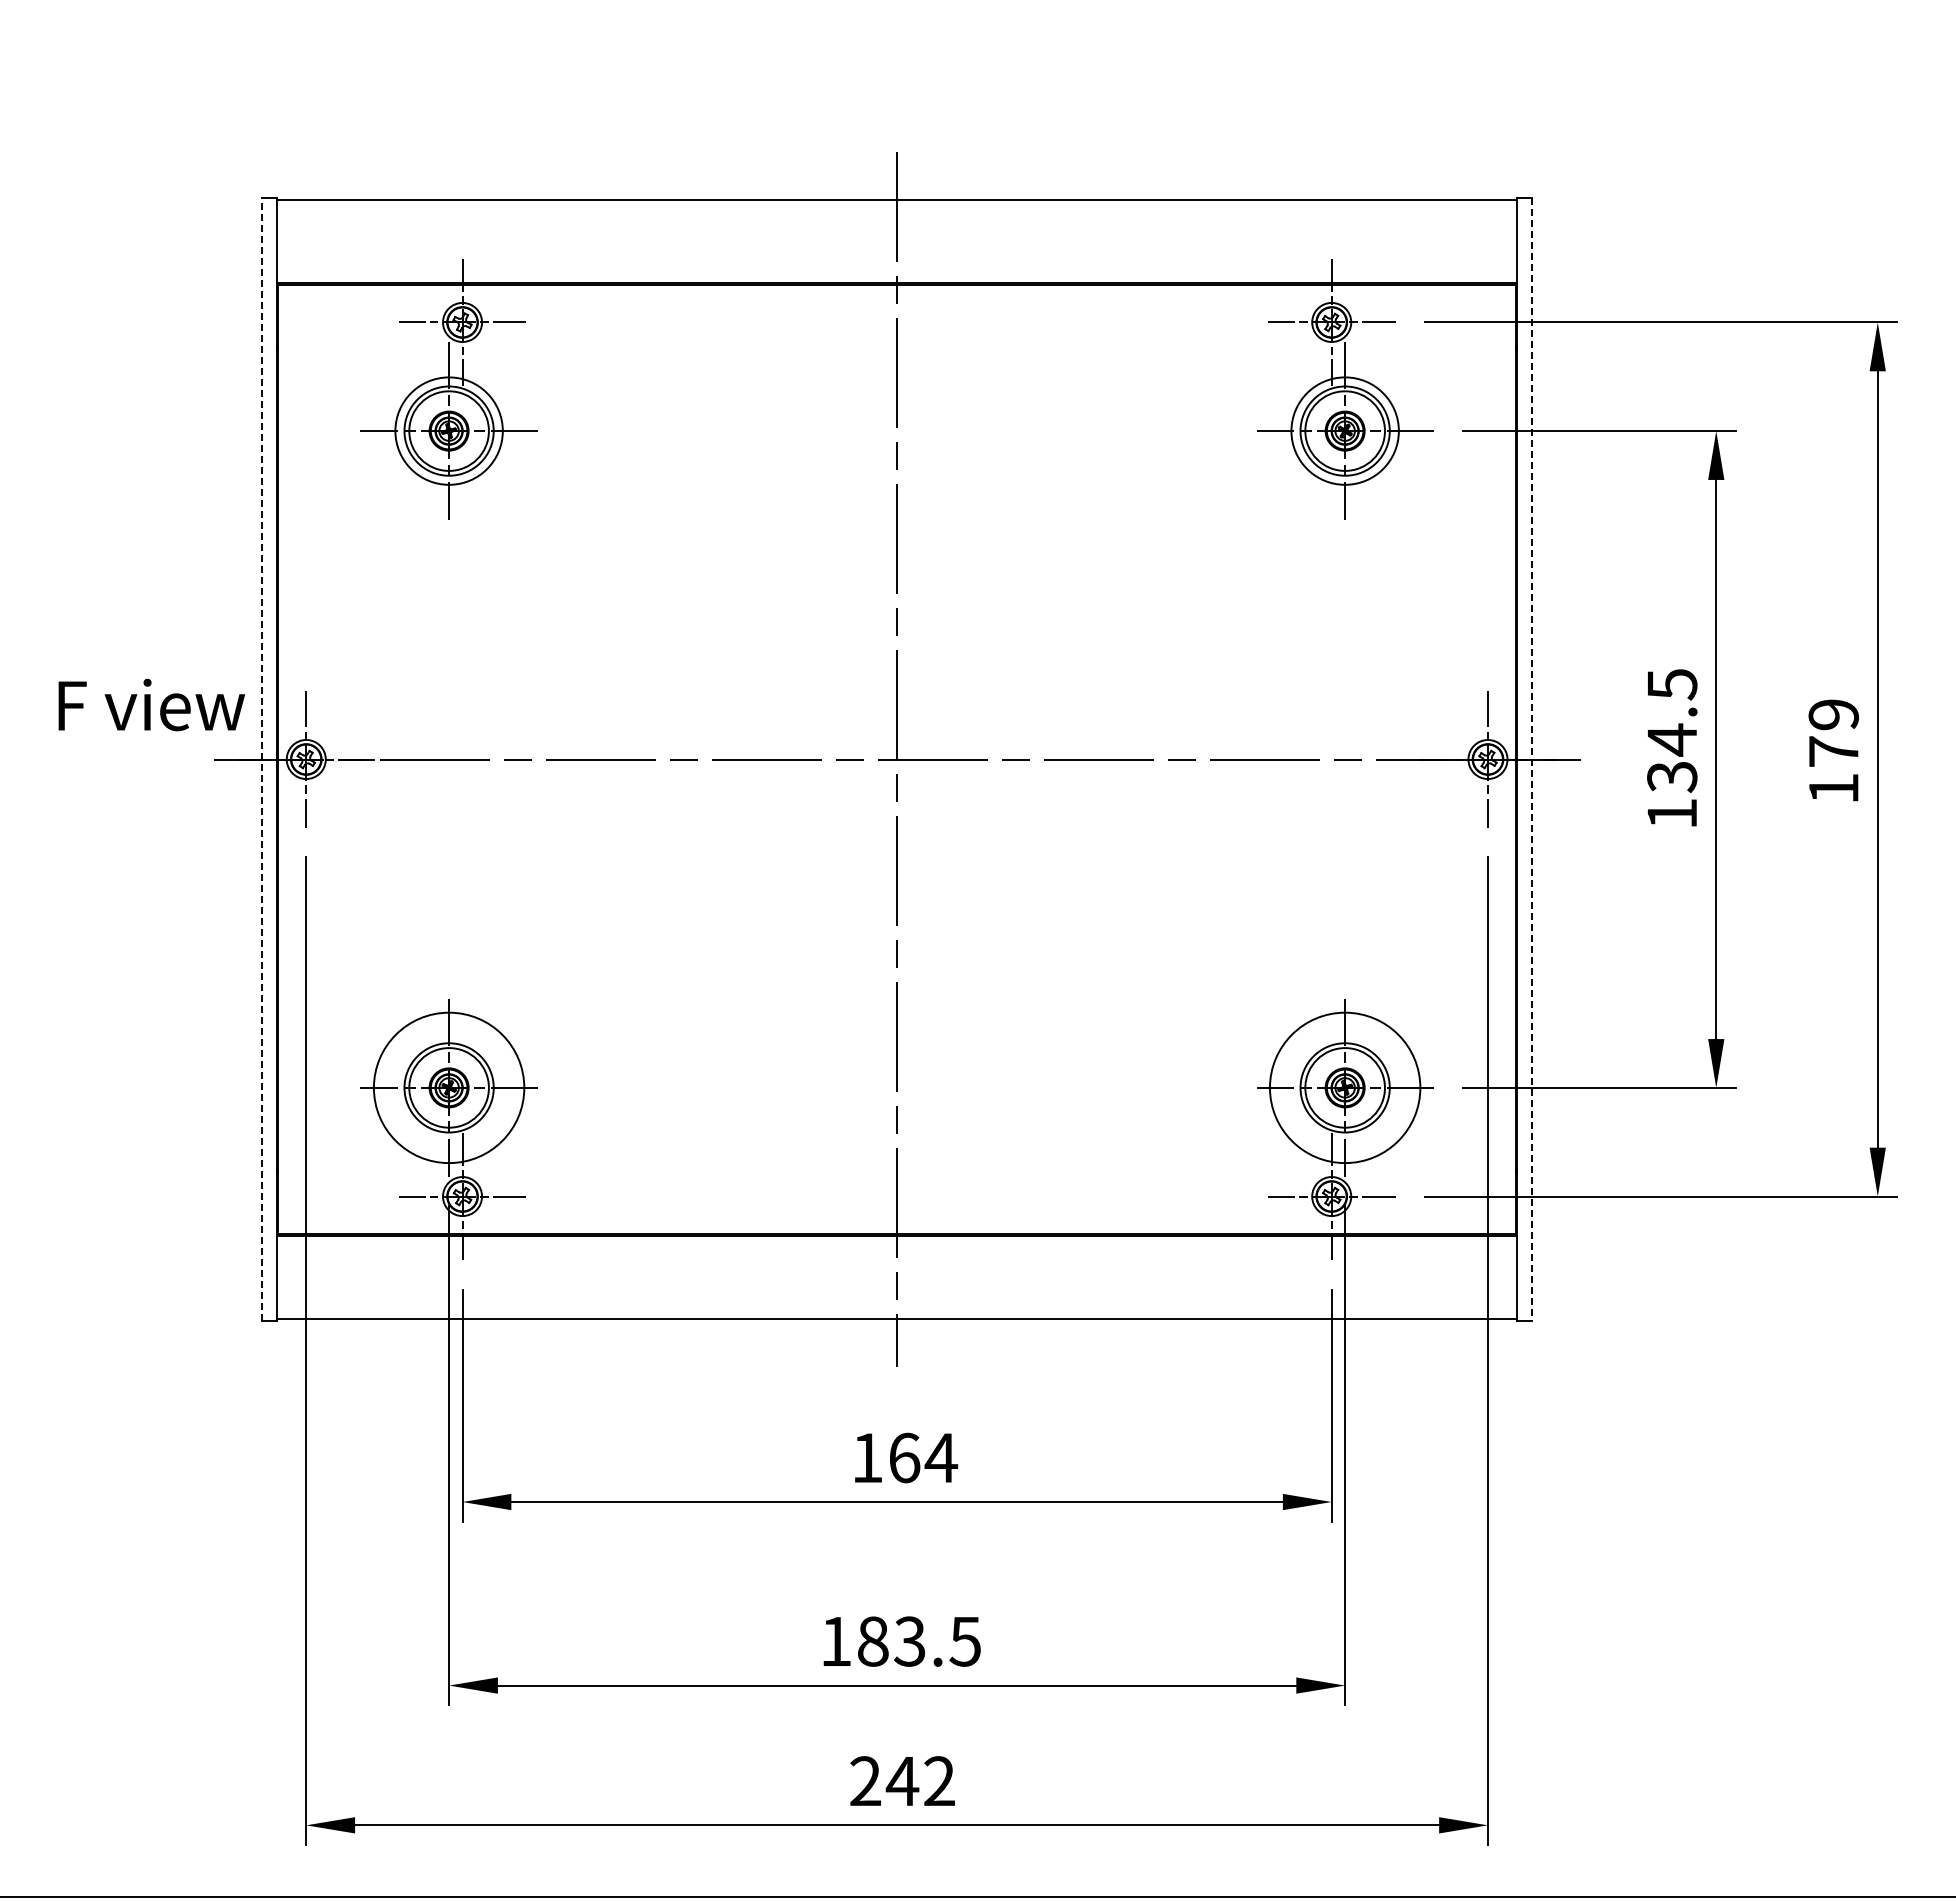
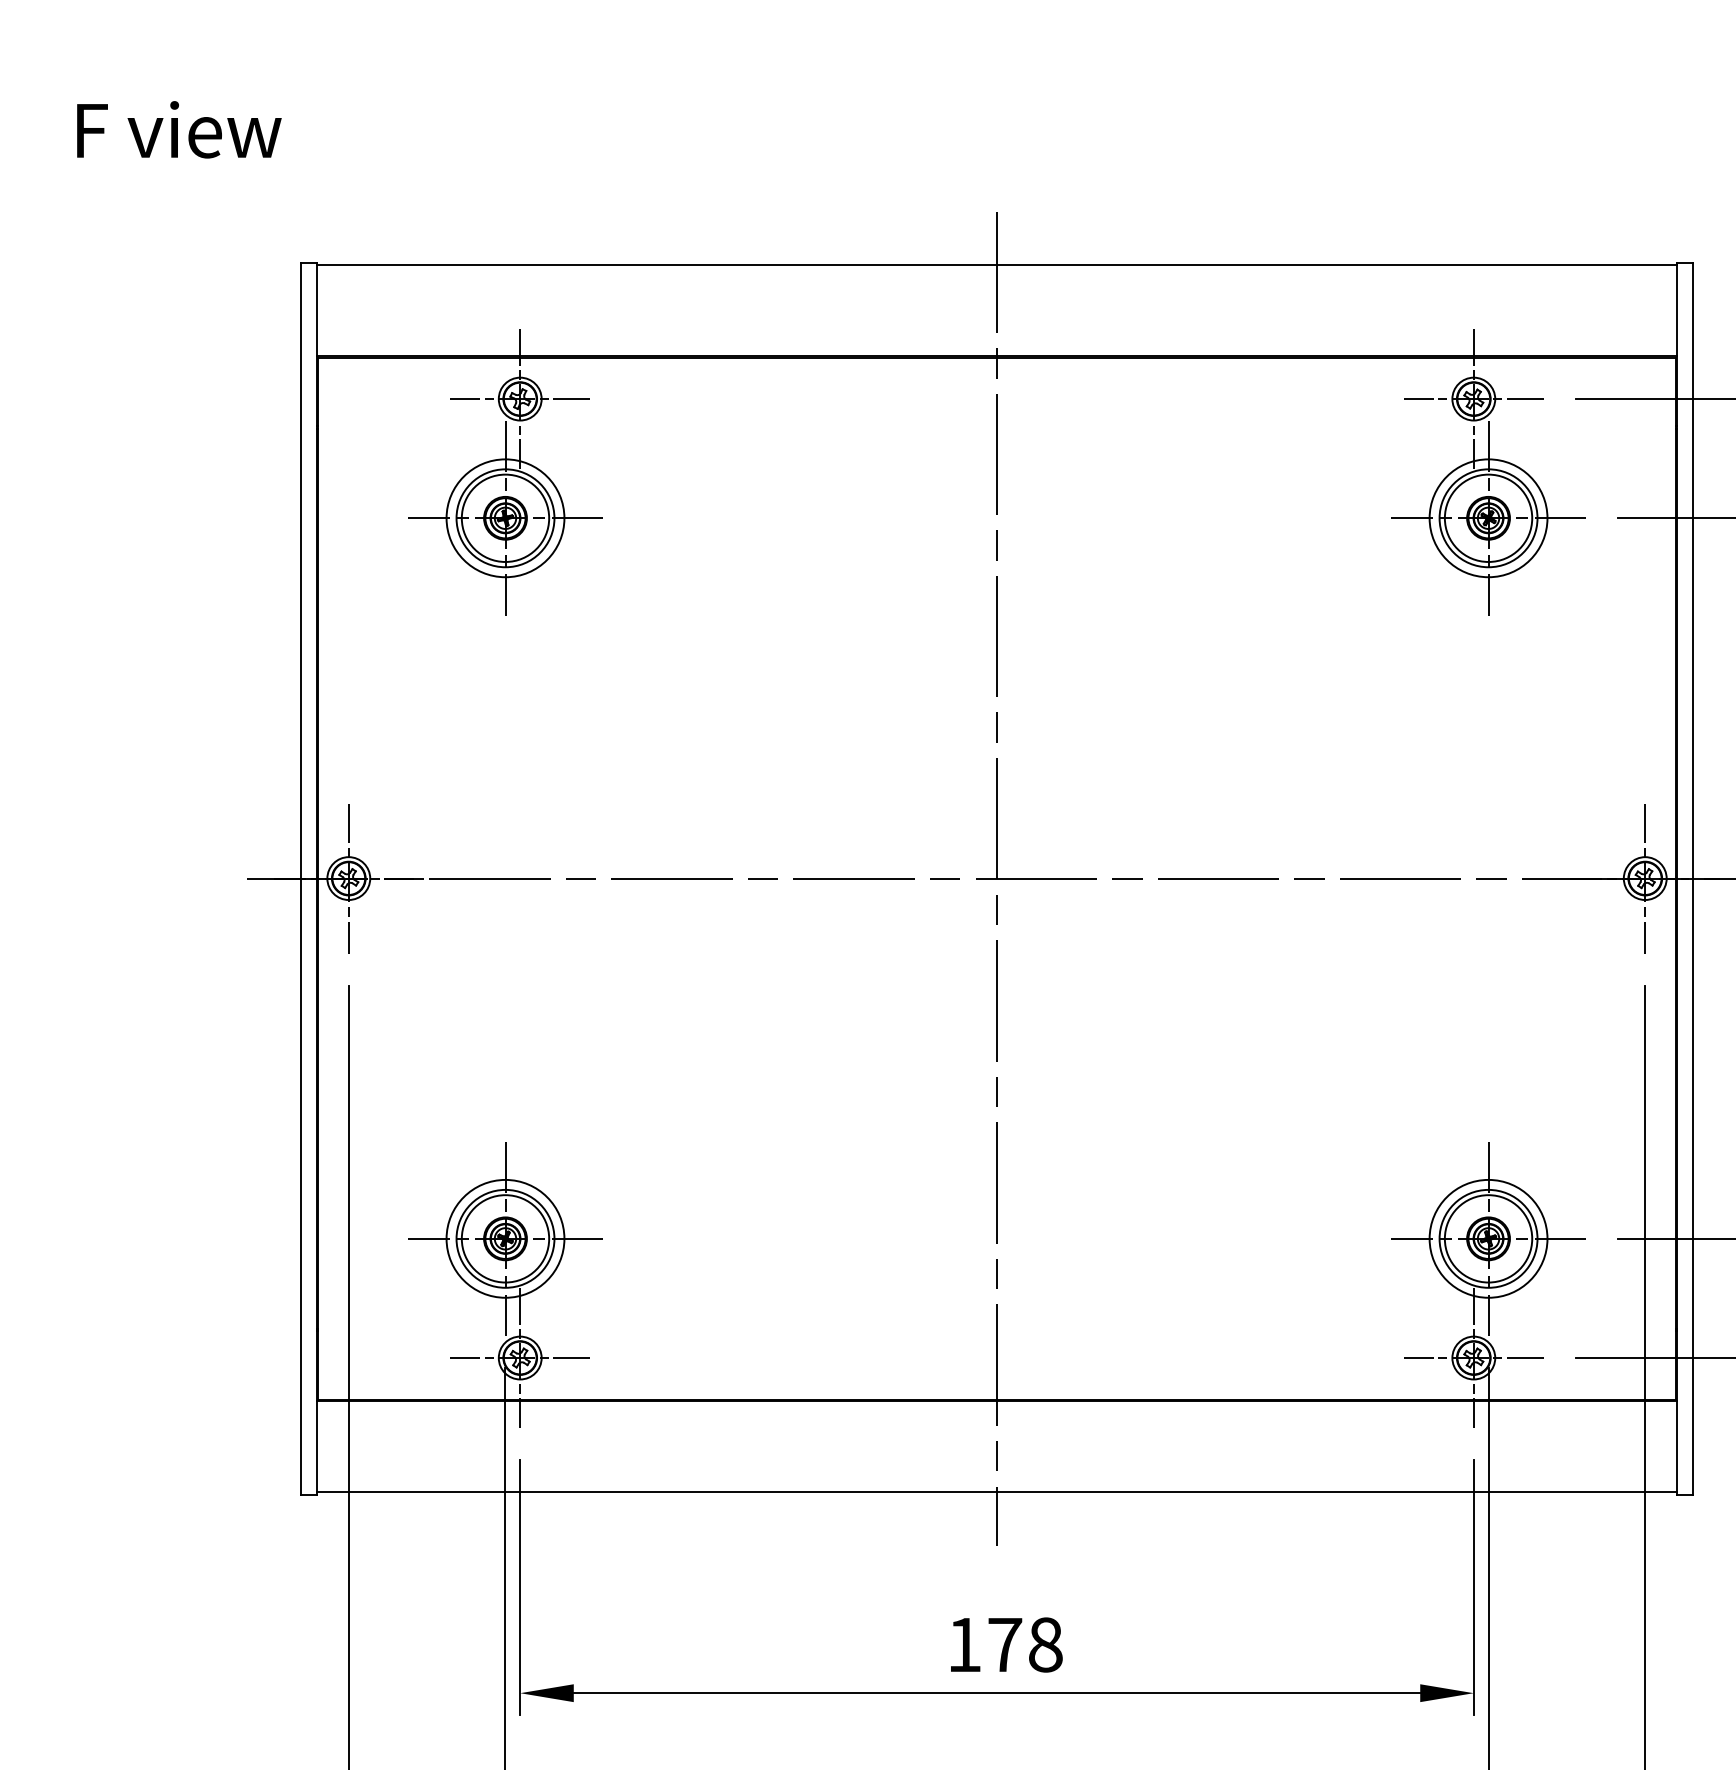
text: (151, 704) -> (178, 129), moved
line: (262, 759) -> (300, 878), dashed -> solid
line: (1531, 759) -> (1692, 878), dashed -> solid
circle: (448, 1087) -> (504, 1238), size x0.71
circle: (1344, 1087) -> (1487, 1238), size x0.71
text: (923, 1457) -> (1025, 1644), 164 -> 178

